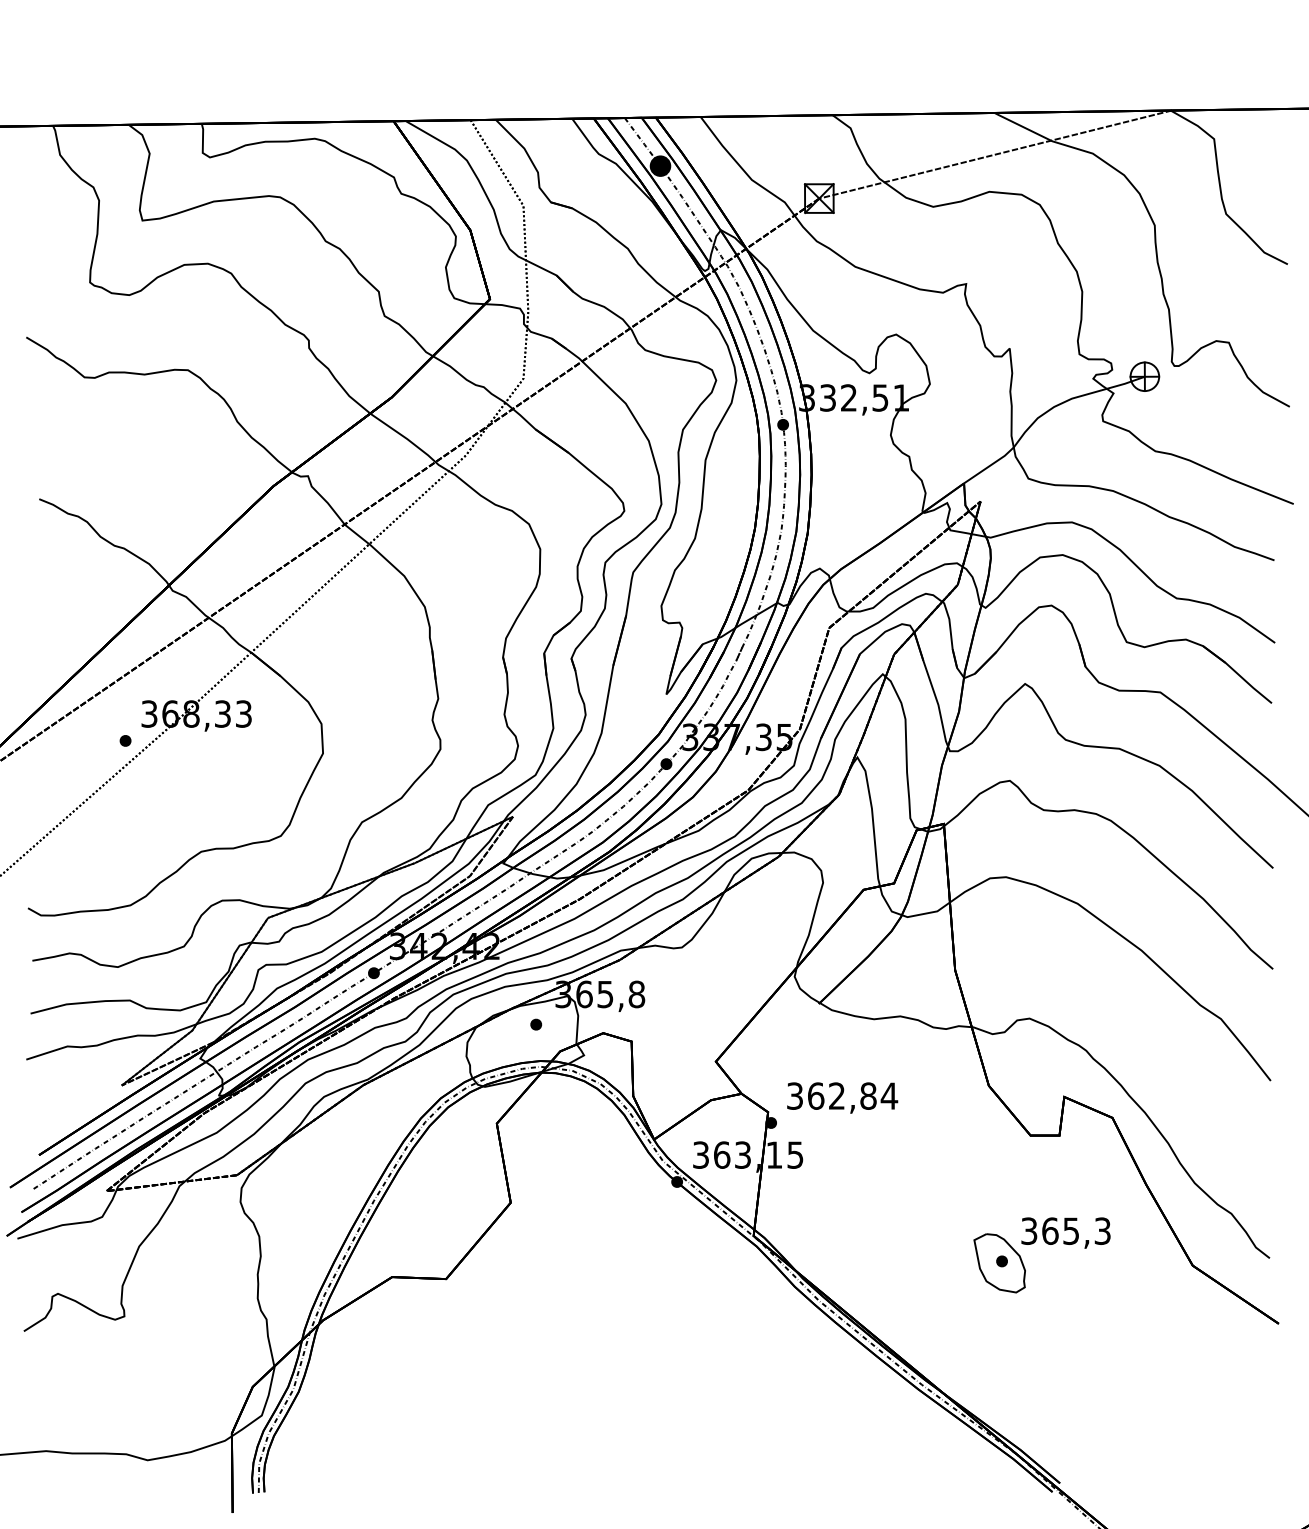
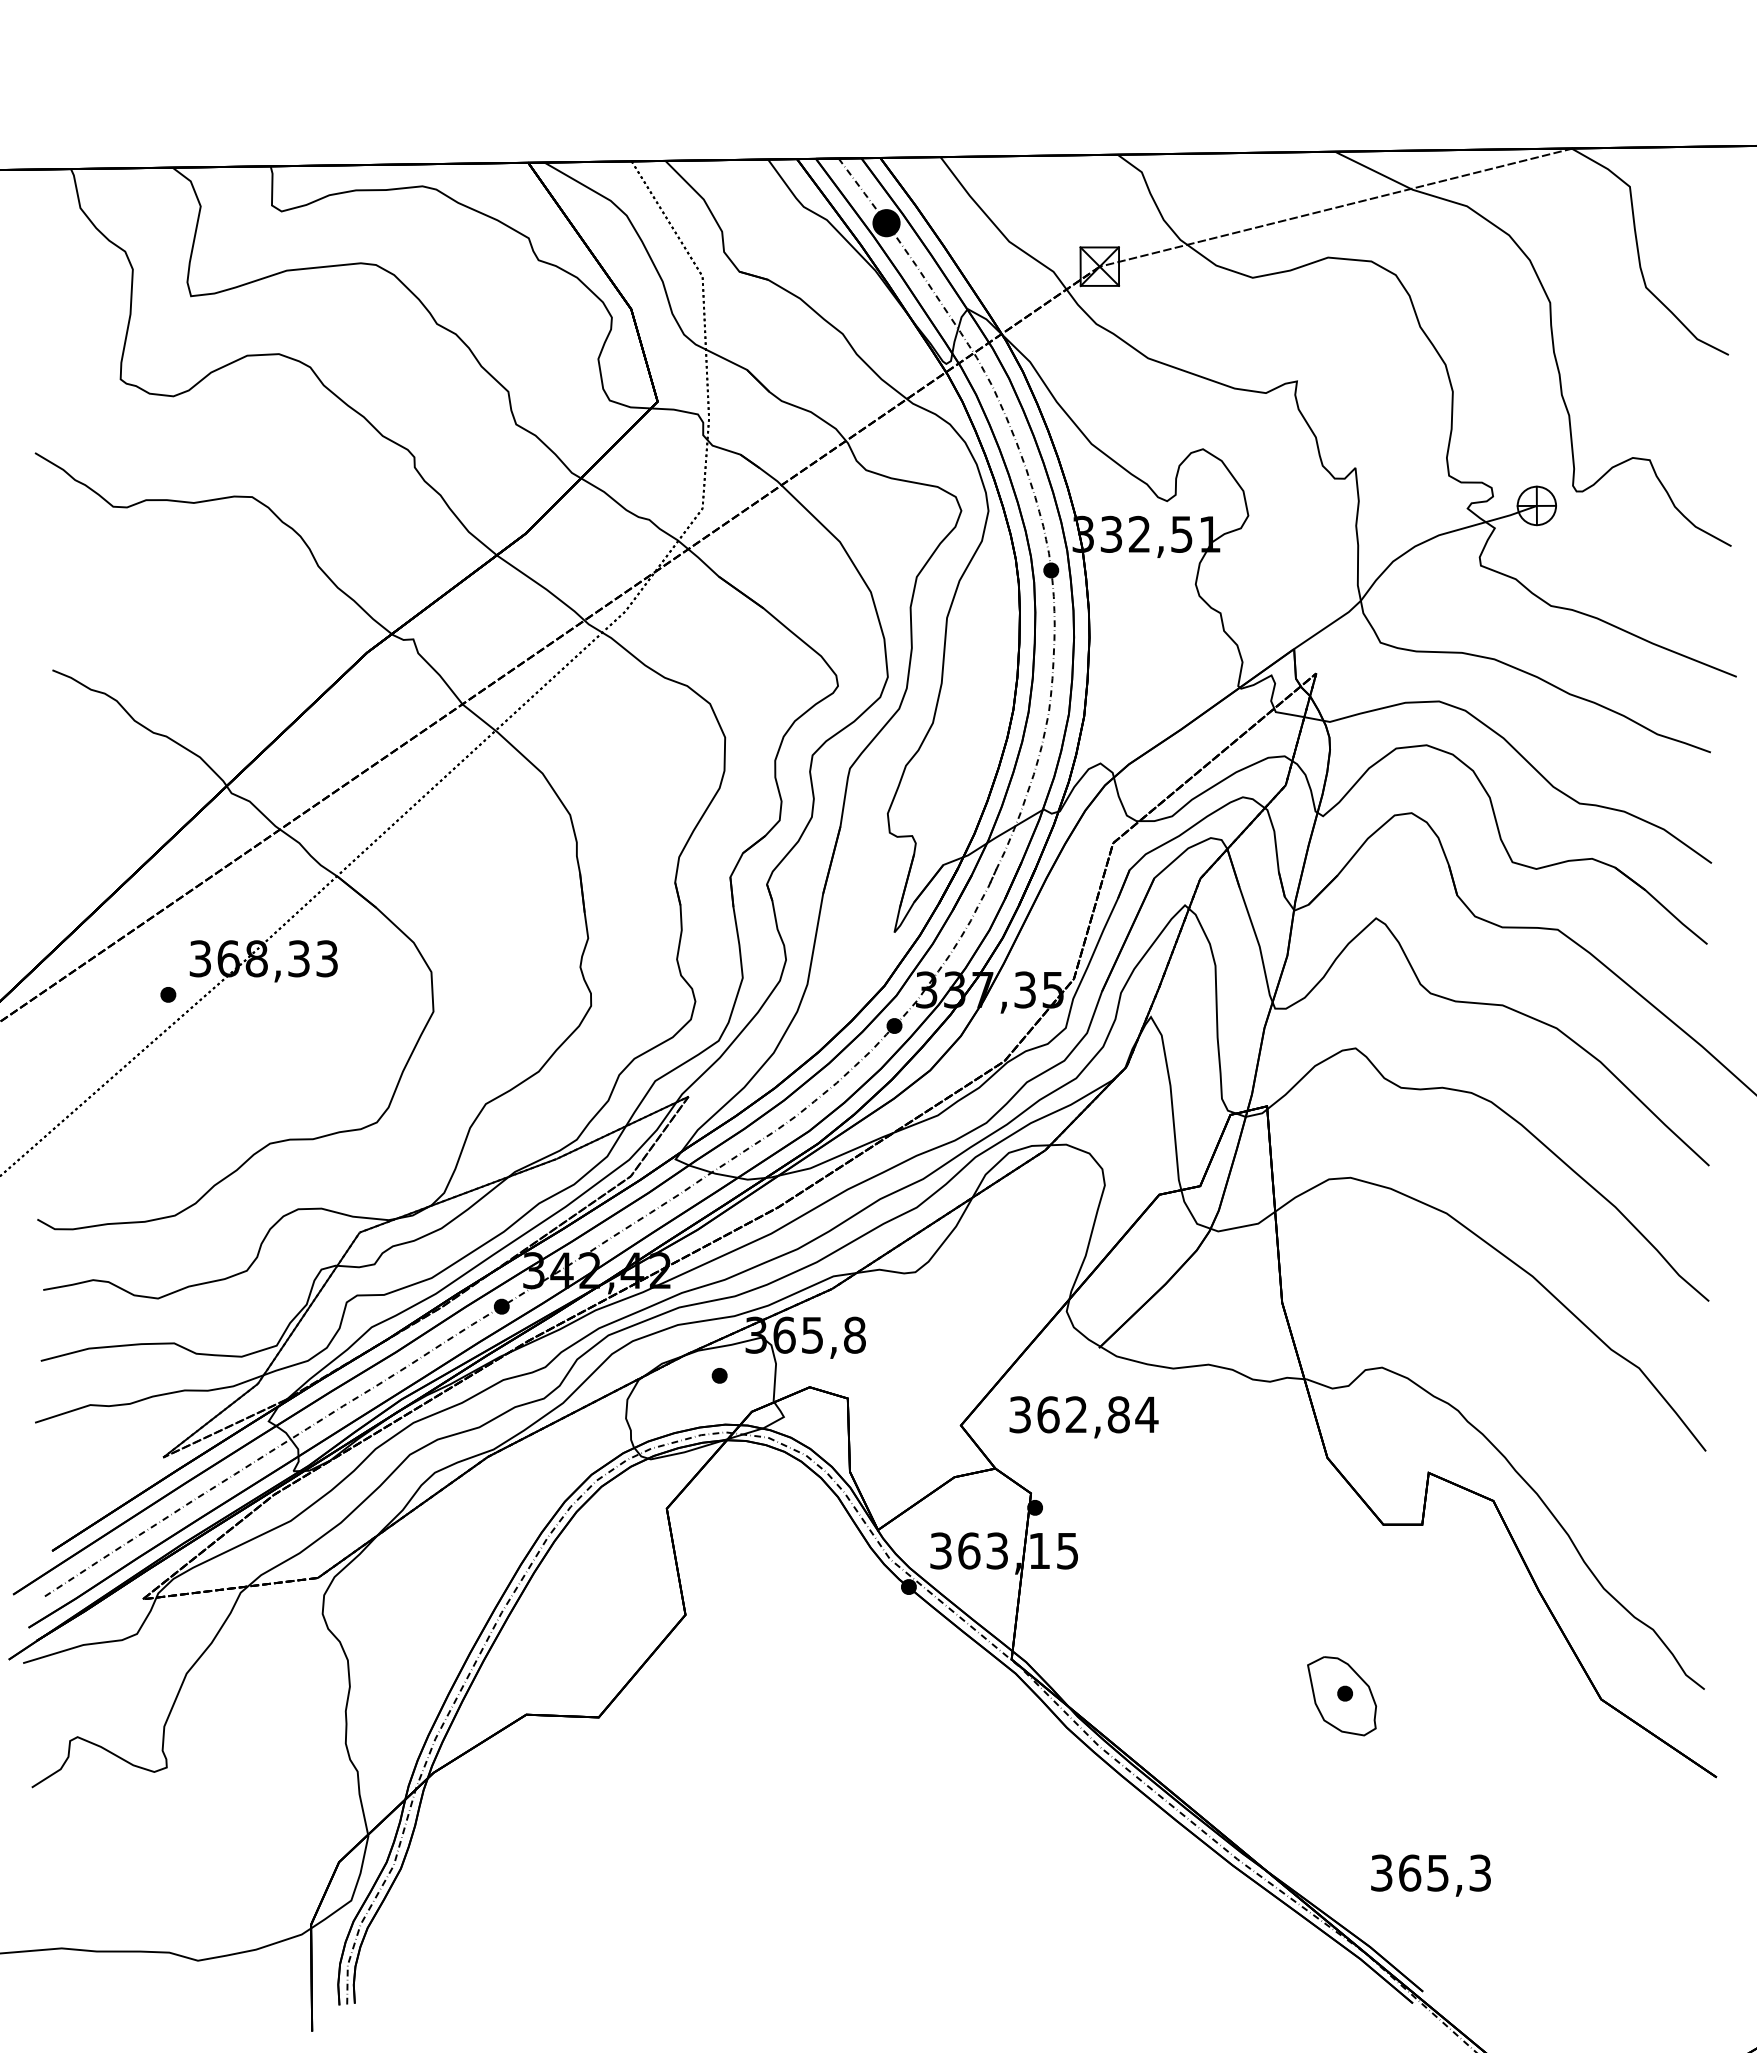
text: (842, 1098) -> (1083, 1417), moved
text: (1065, 1232) -> (1430, 1875), moved

